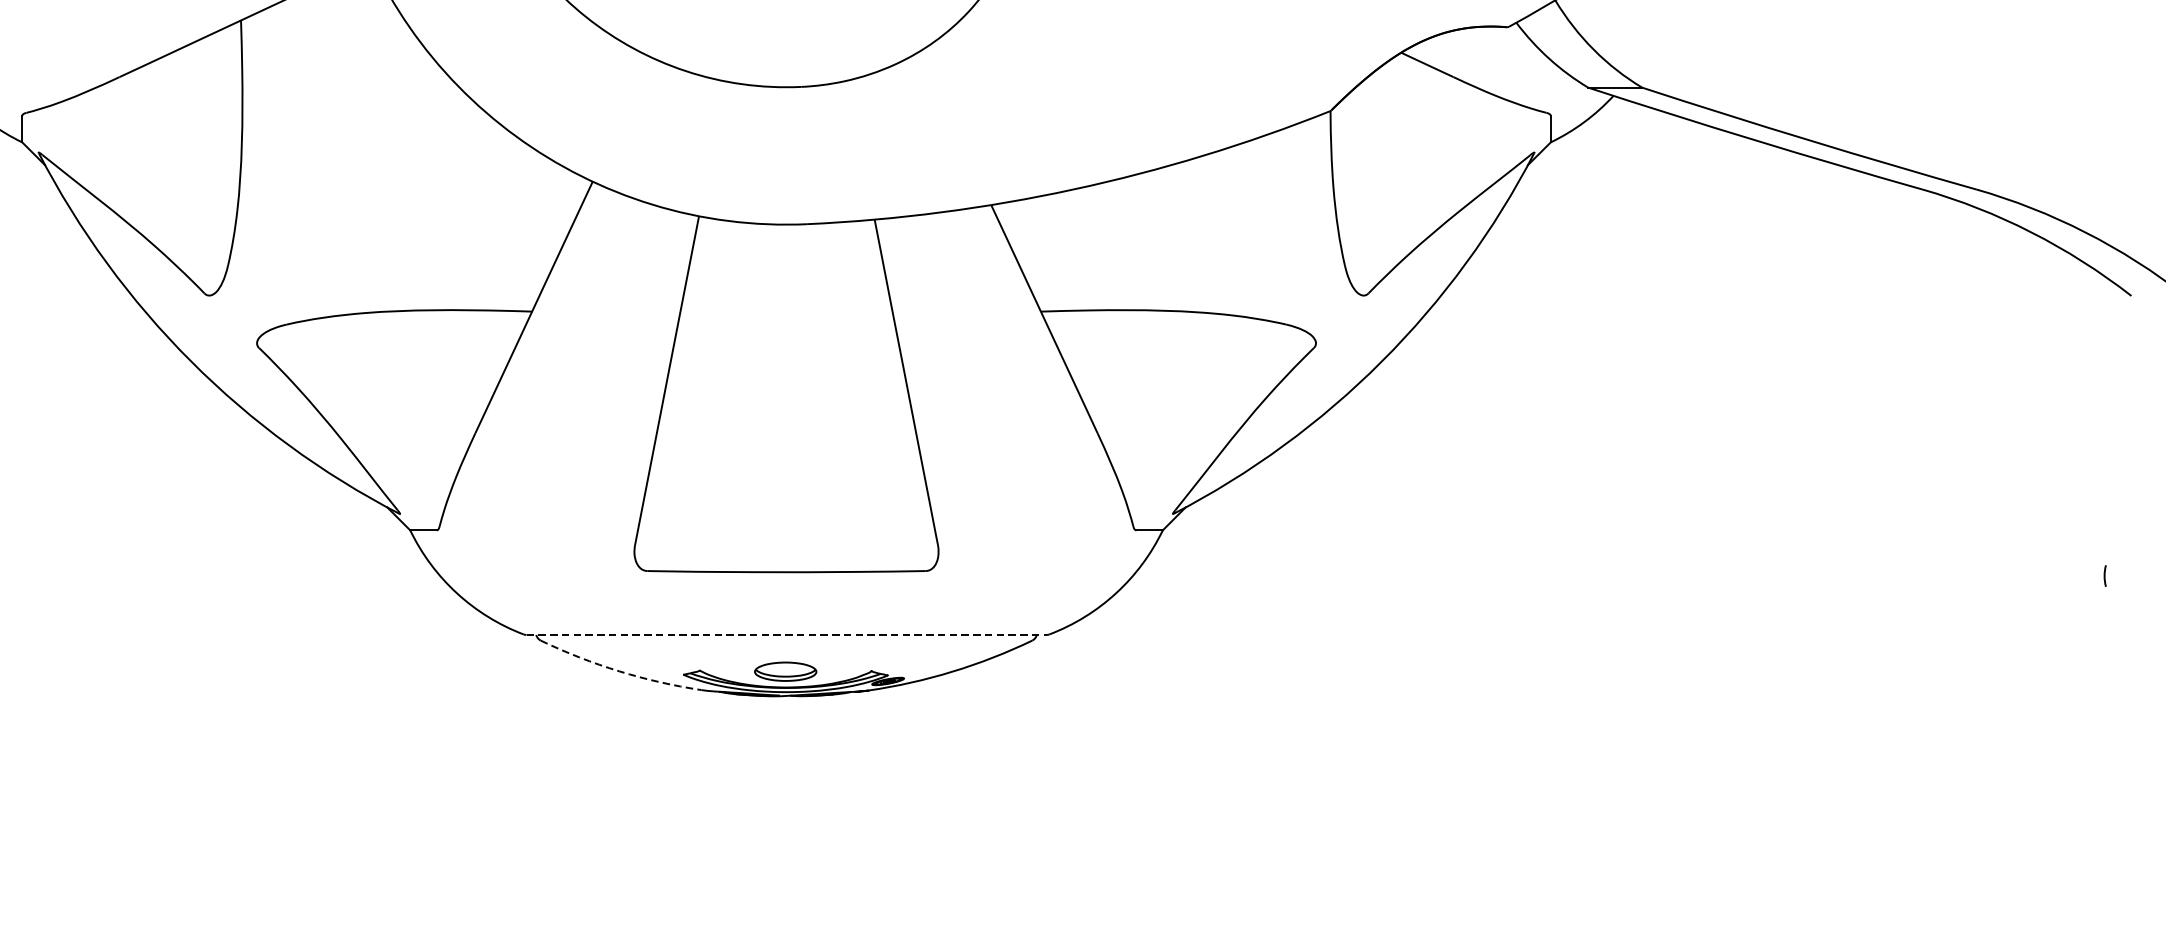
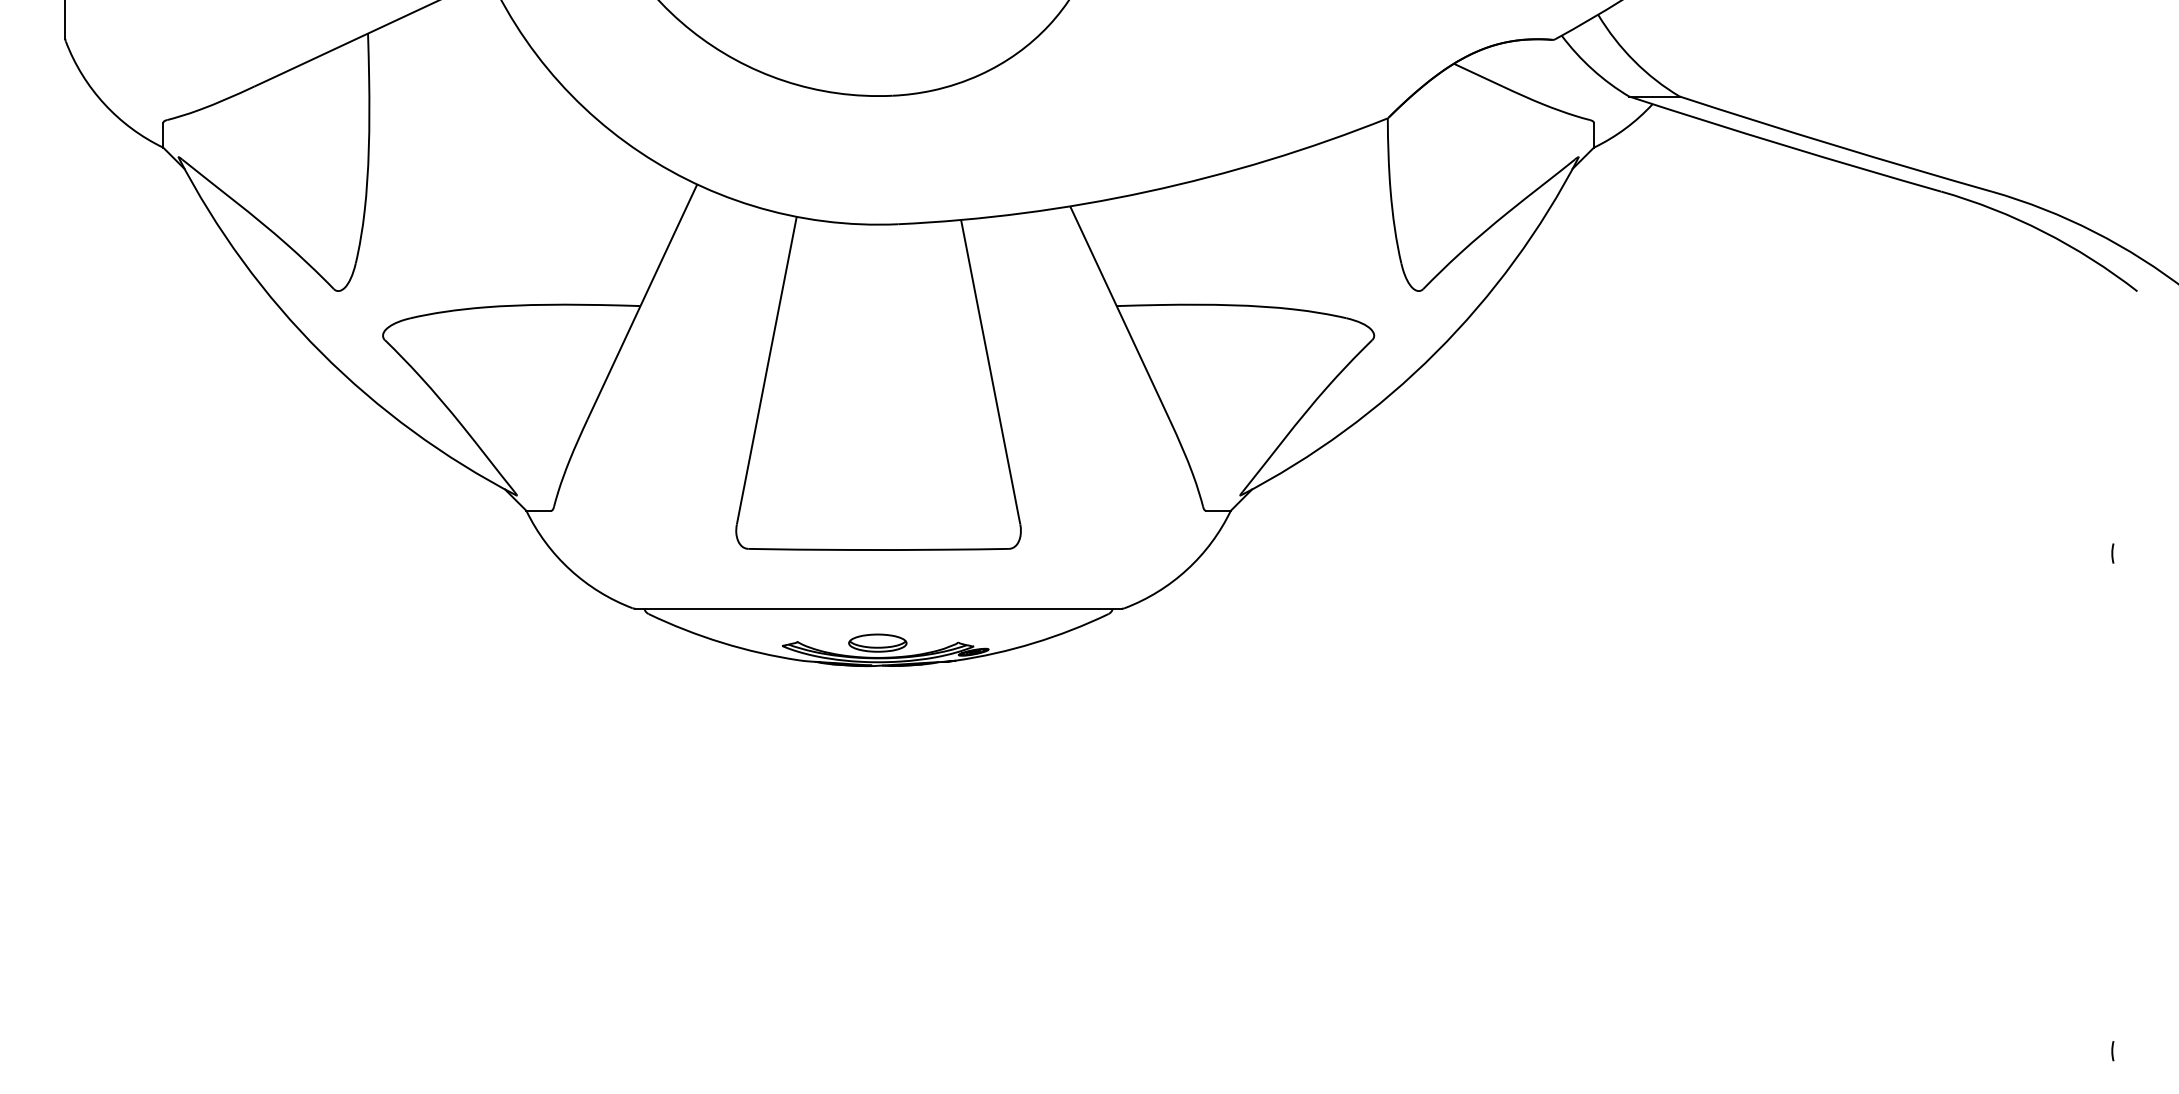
line: (787, 634) -> (879, 608), dashed -> solid
arc: (619, 671) -> (722, 642), dashed -> solid

